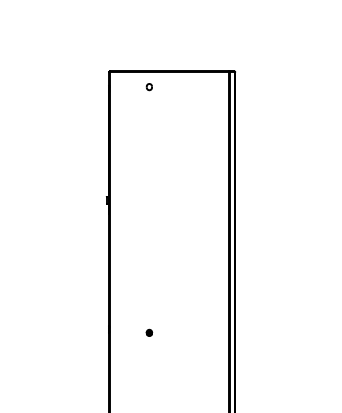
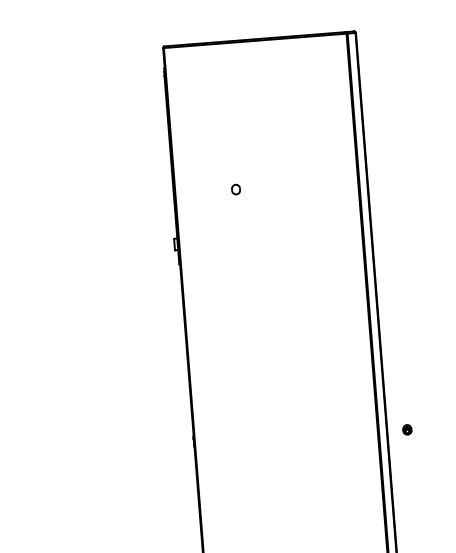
part: (148, 87) -> (234, 190), moved
part: (149, 332) -> (407, 429), moved

